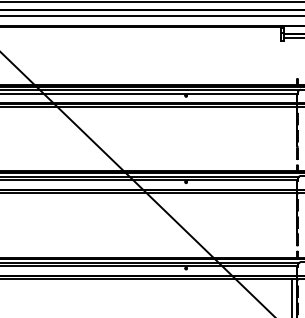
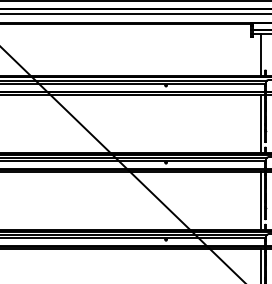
line: (292, 61) -> (261, 54), added
line: (292, 138) -> (261, 123), added
line: (292, 224) -> (261, 200), added

